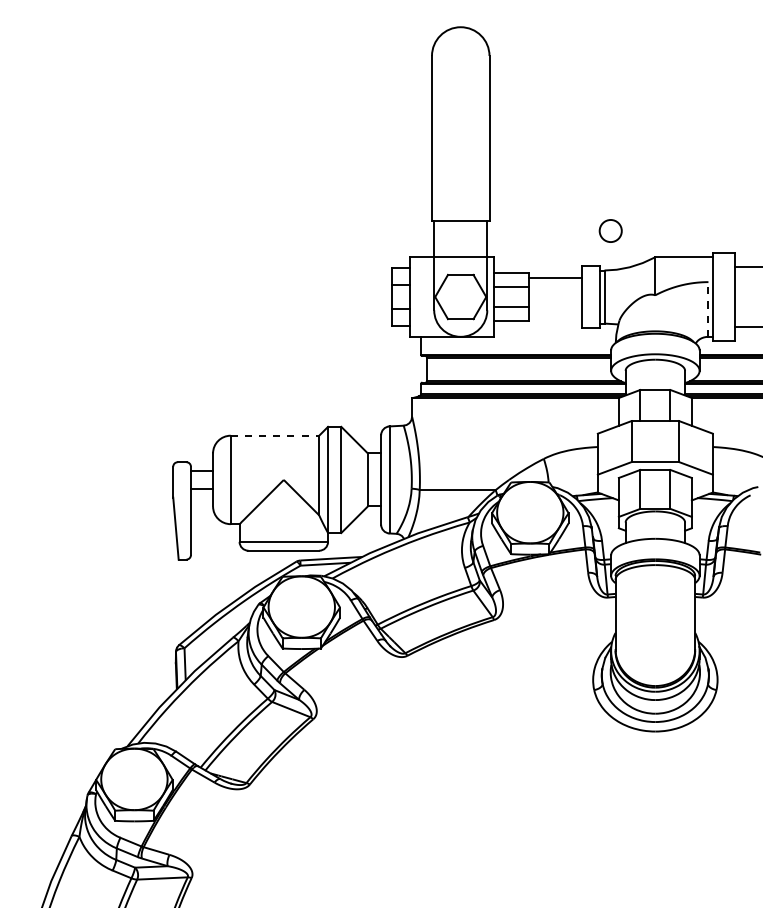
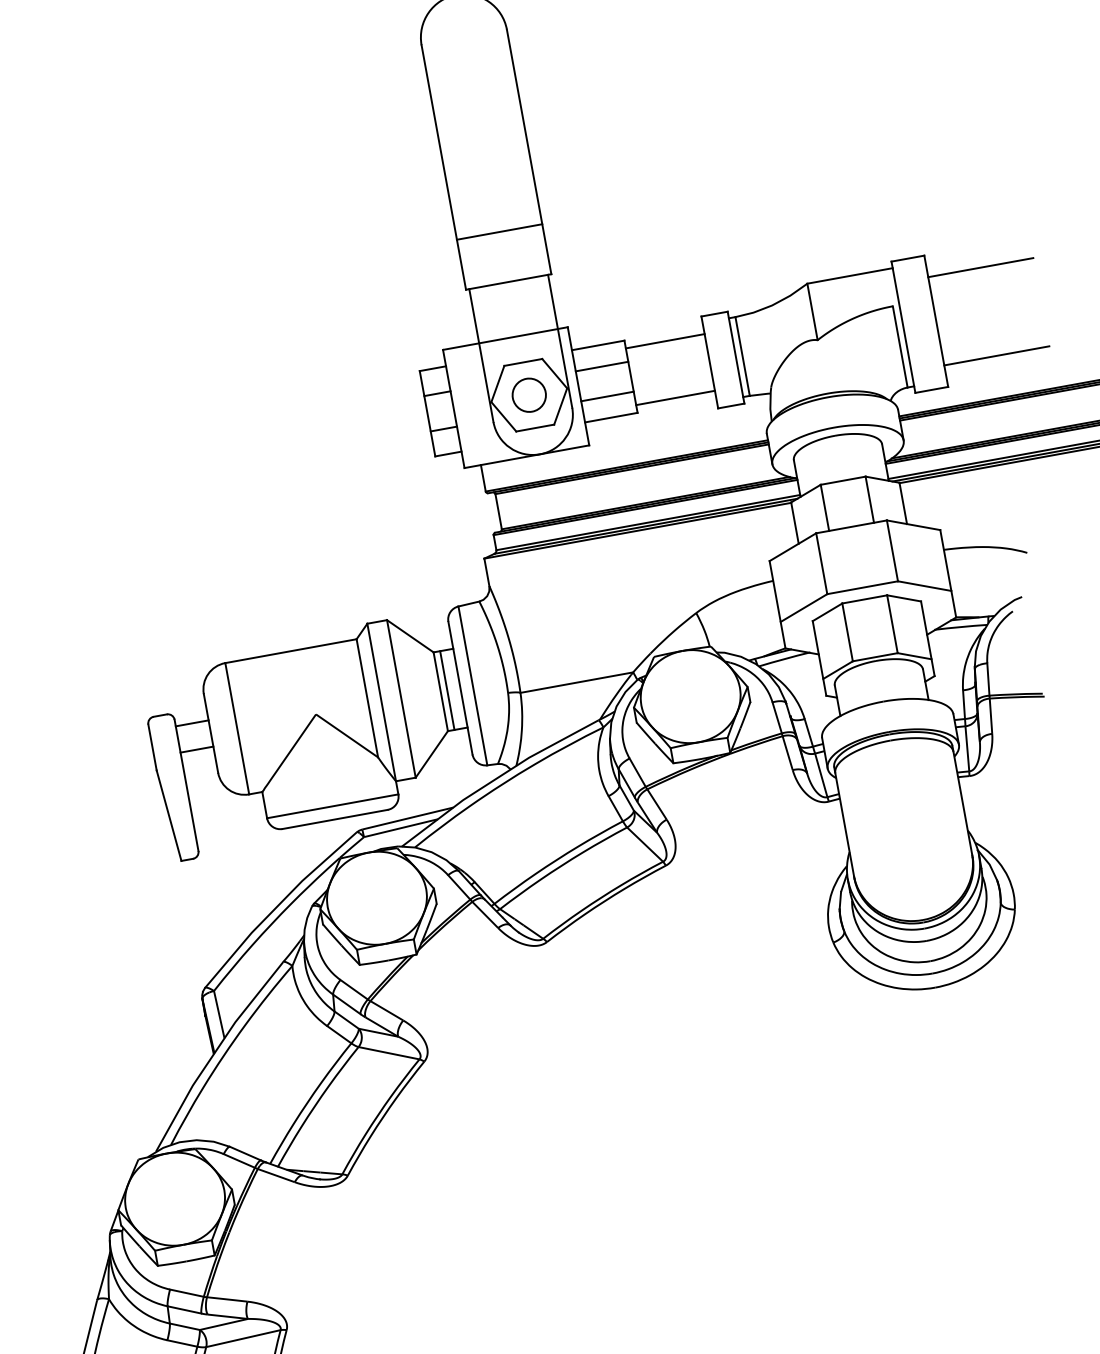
line: (460, 187) -> (499, 232), added
circle: (610, 230) -> (528, 394), moved
line: (708, 309) -> (900, 346), dashed -> solid
line: (555, 316) -> (675, 398), added
line: (275, 435) -> (291, 650), dashed -> solid
line: (372, 479) -> (447, 689), added

